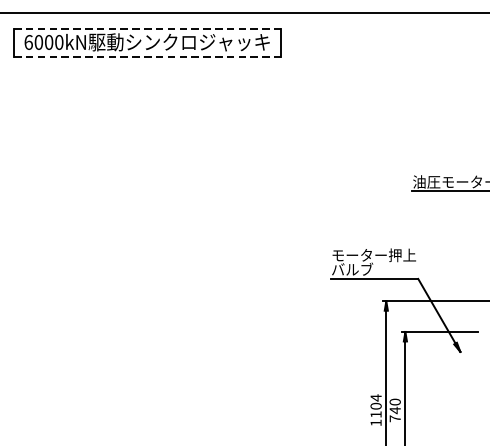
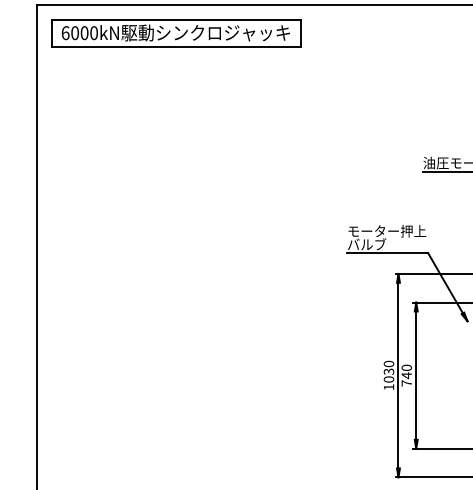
line: (147, 28) -> (176, 20), dashed -> solid
line: (147, 56) -> (176, 46), dashed -> solid
text: (375, 406) -> (388, 371), 1104 -> 1030

